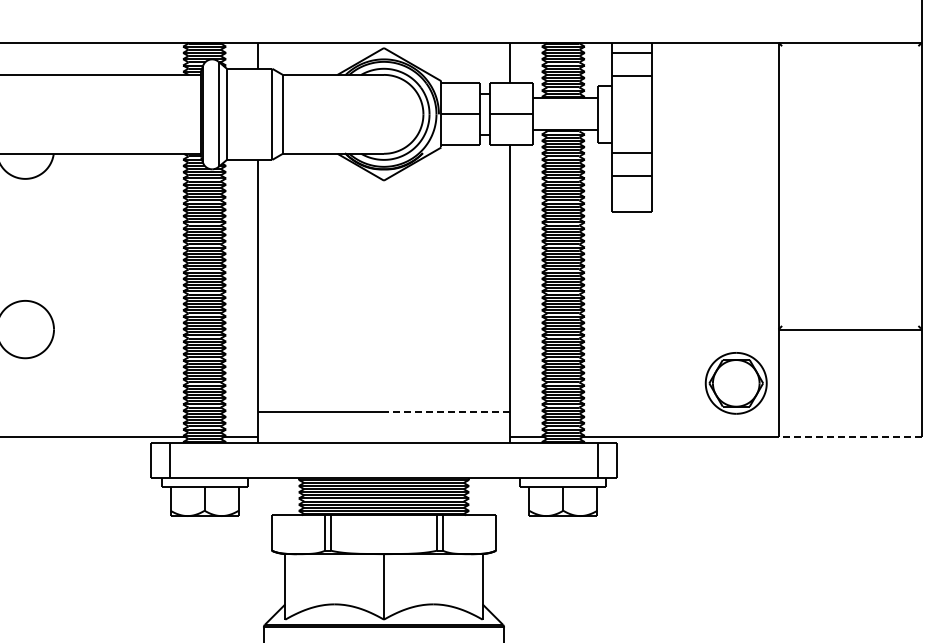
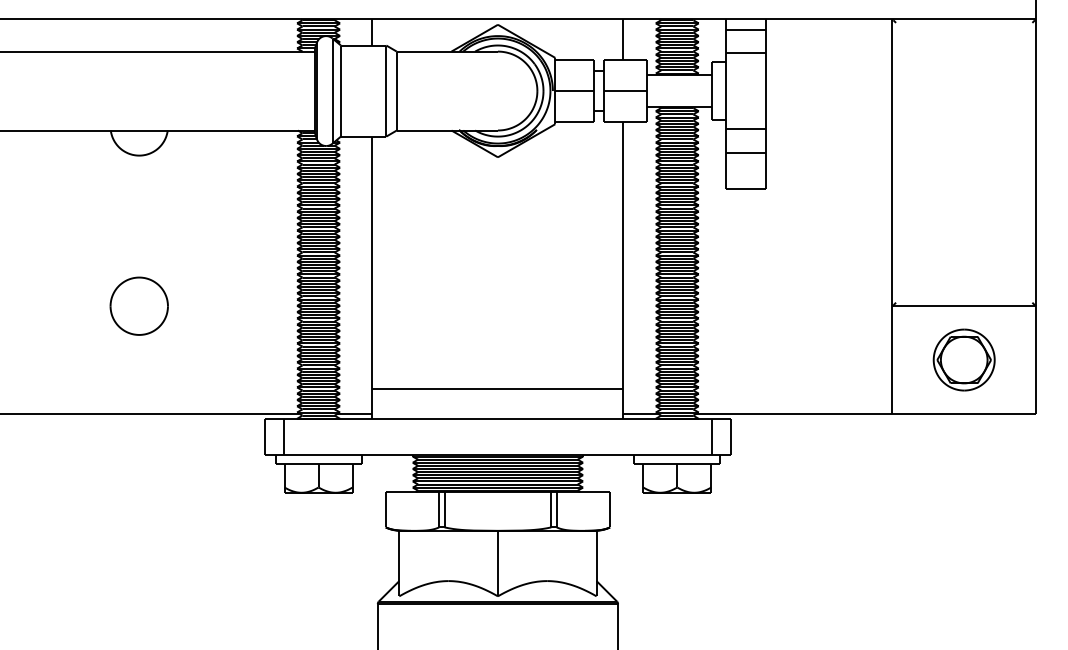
part: (735, 382) -> (963, 359), moved
line: (446, 411) -> (560, 388), dashed -> solid
line: (850, 436) -> (964, 413), dashed -> solid

